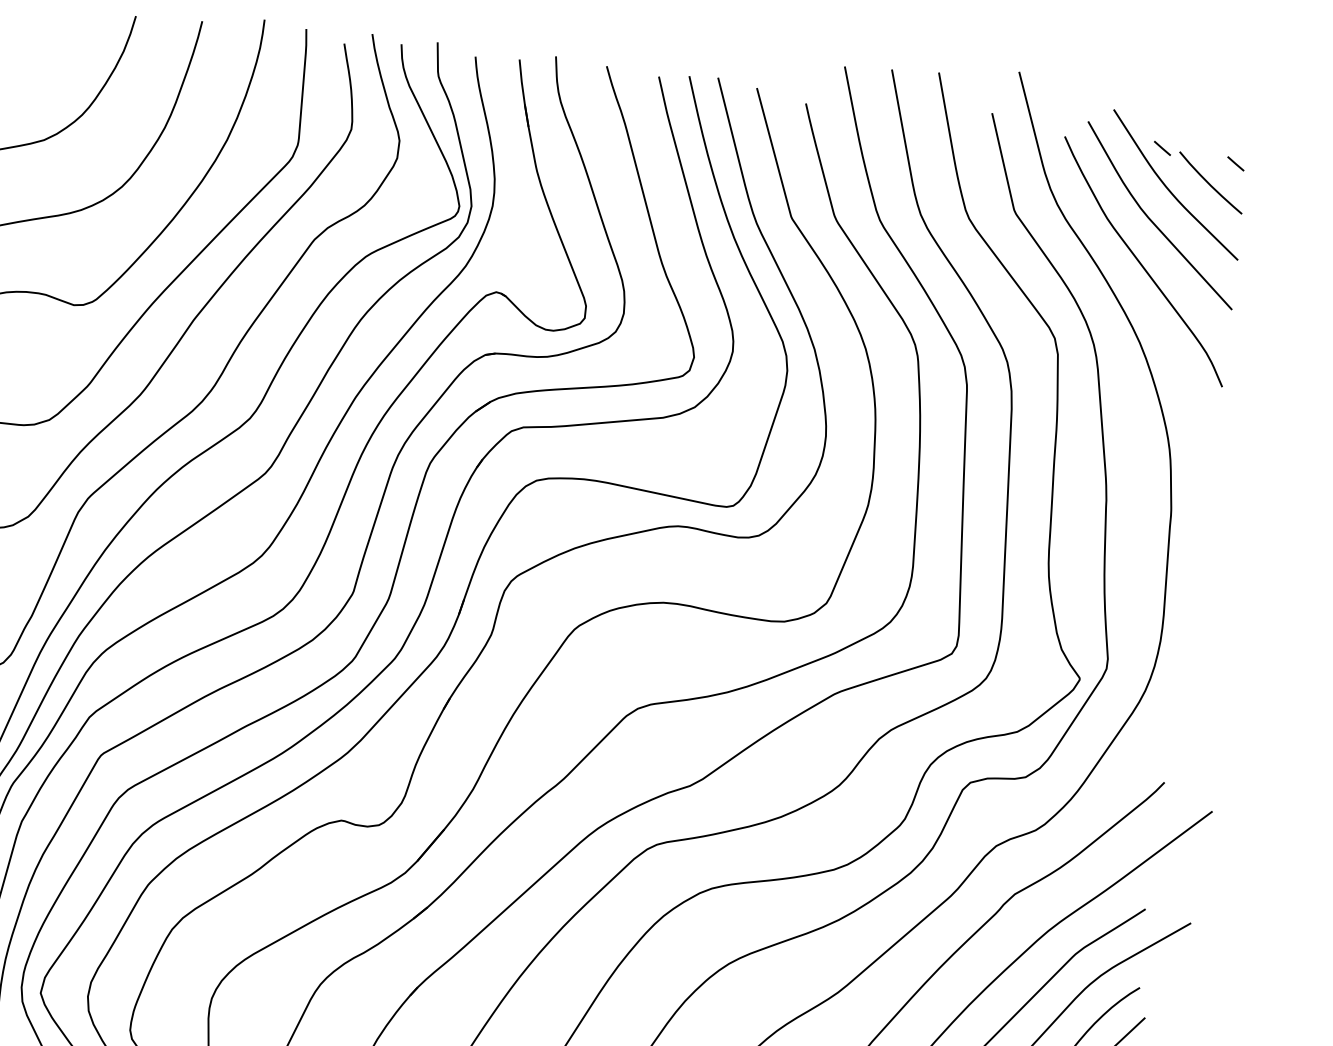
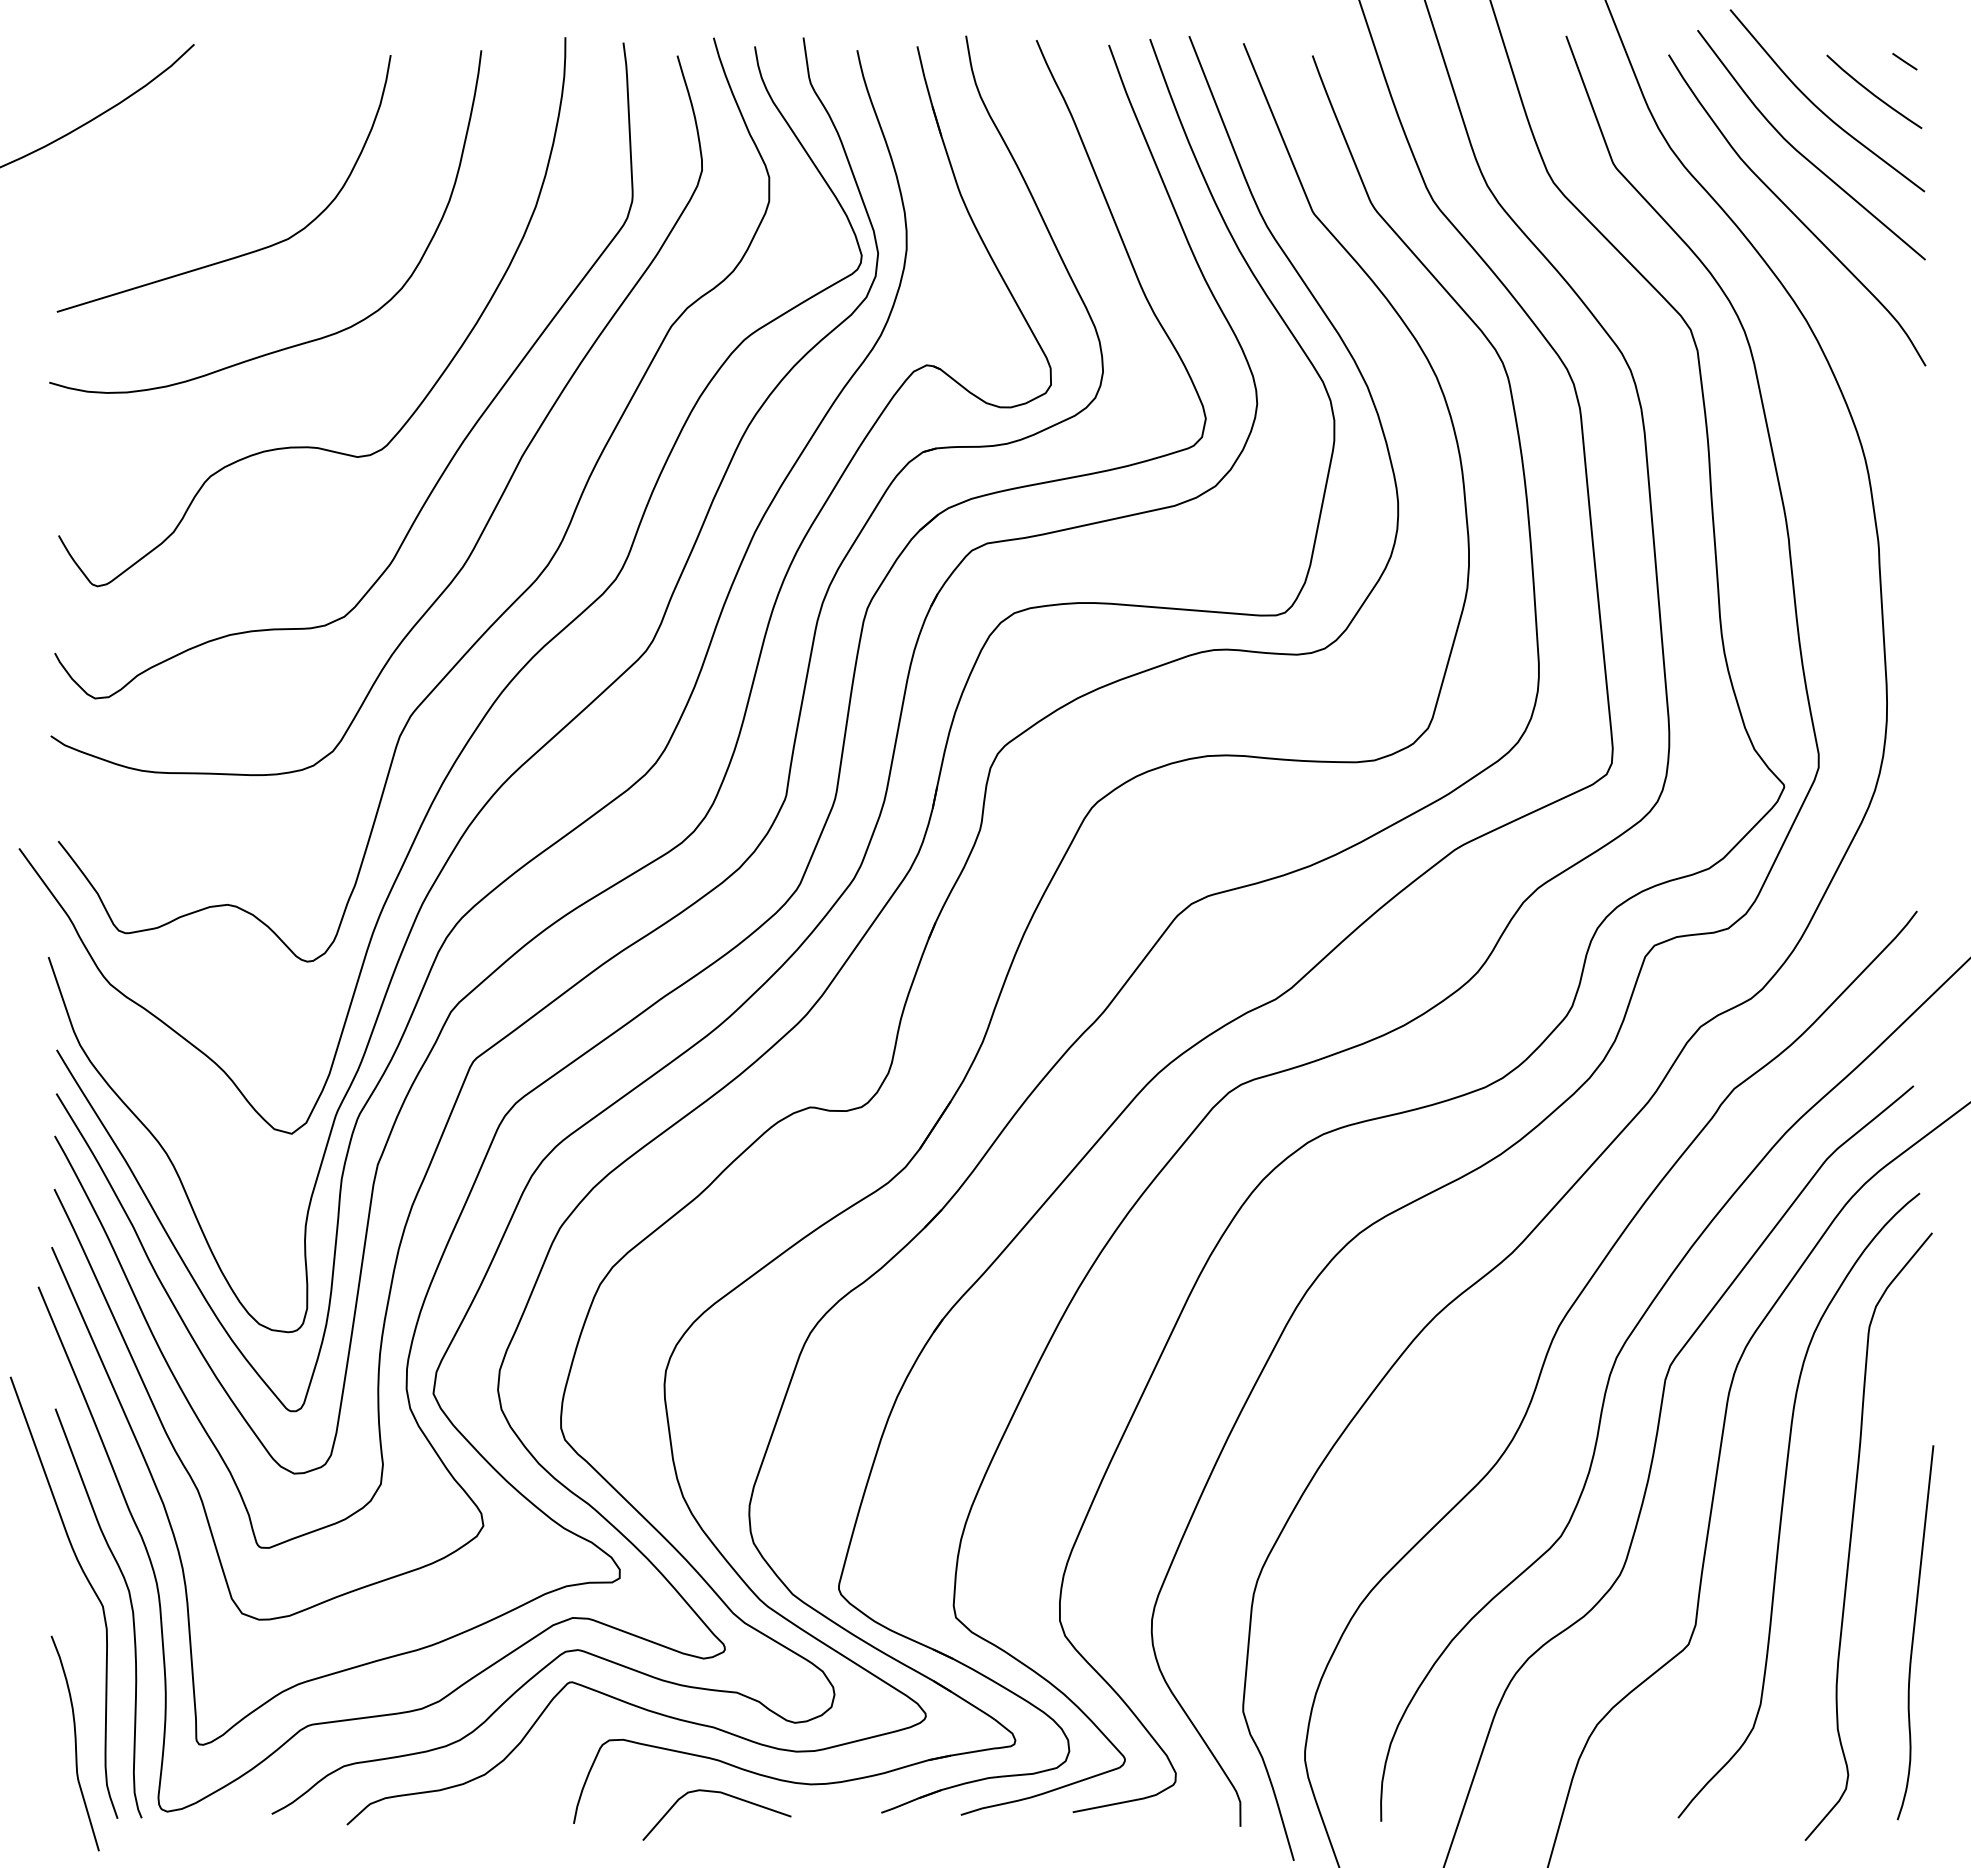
line: (1162, 148) -> (1802, 53), removed

